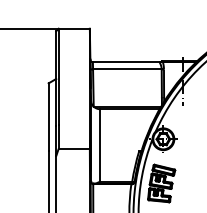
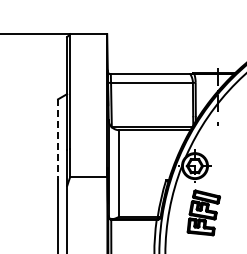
line: (49, 117) -> (58, 140), solid -> dashed
part: (161, 183) -> (203, 212), moved

